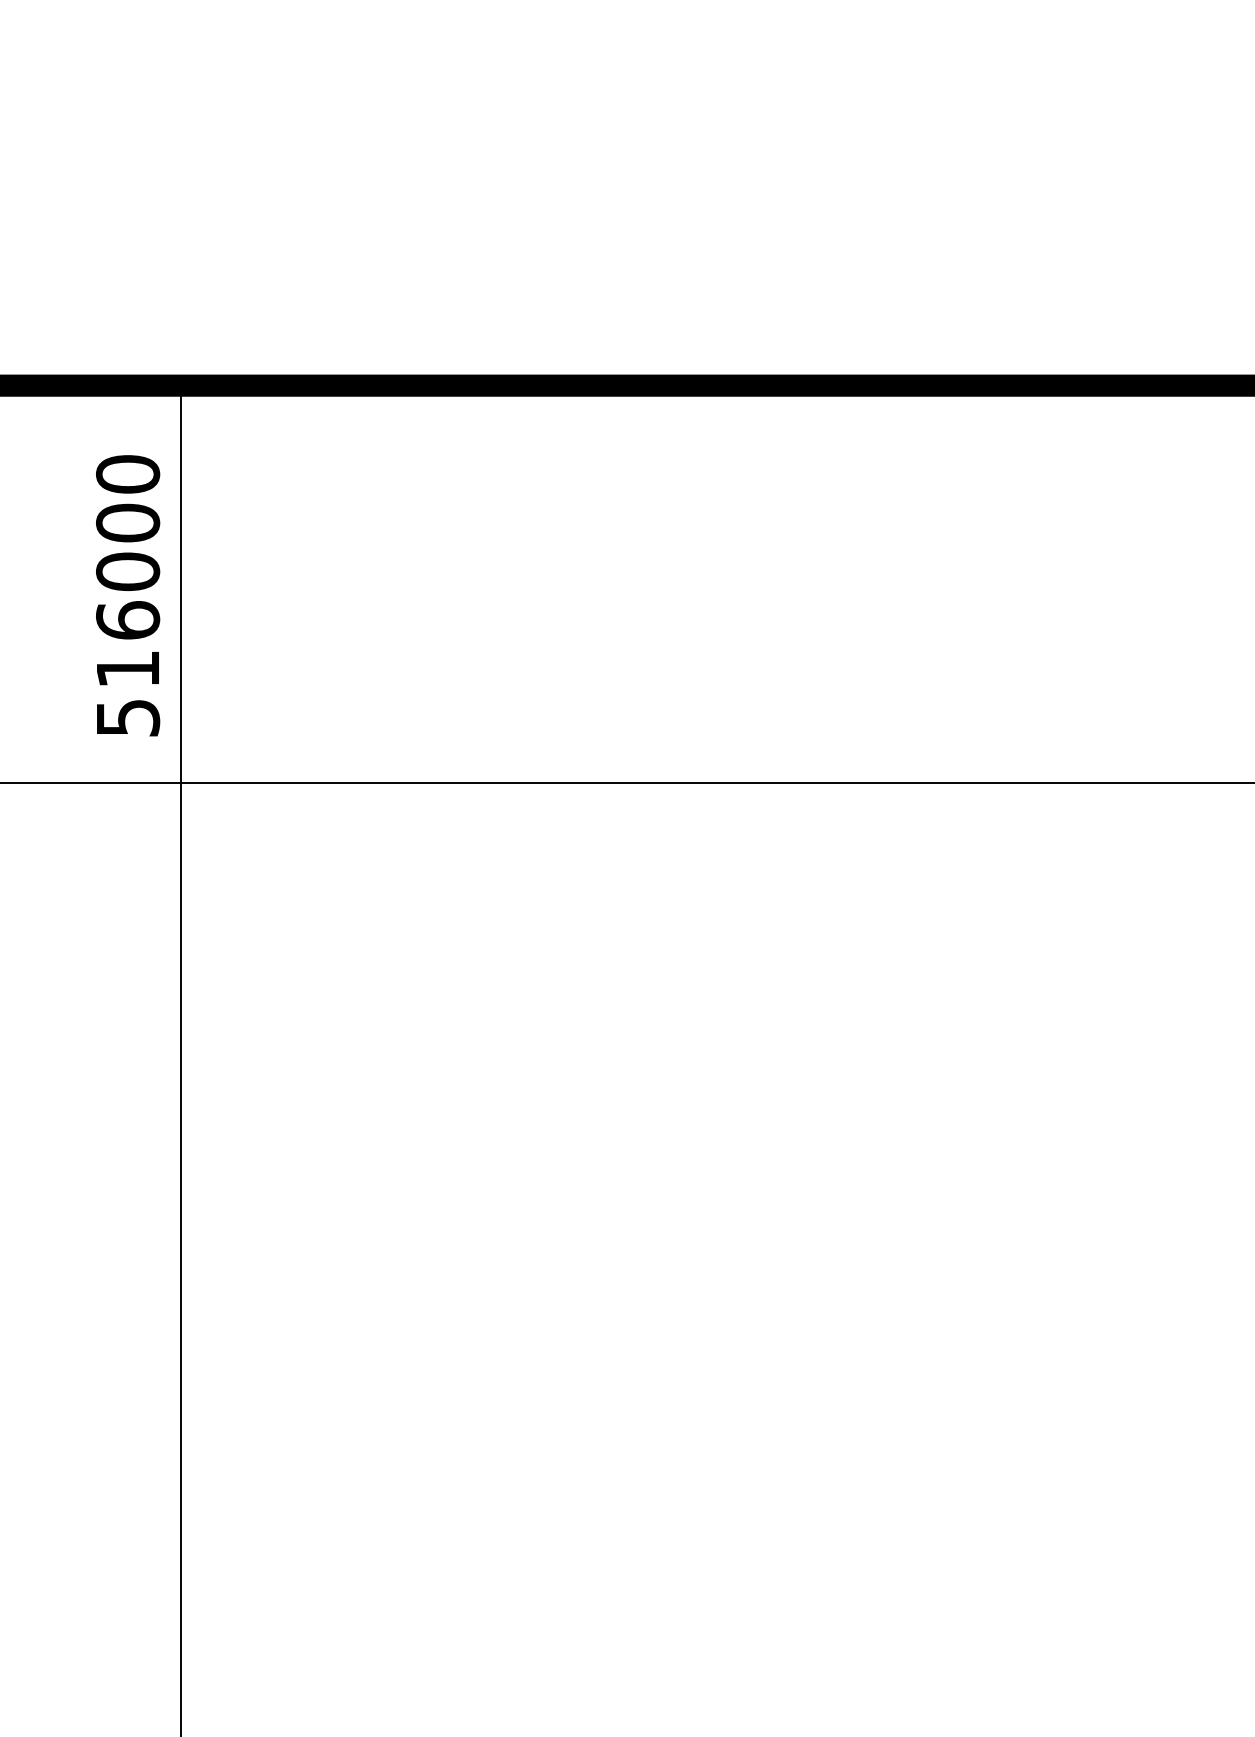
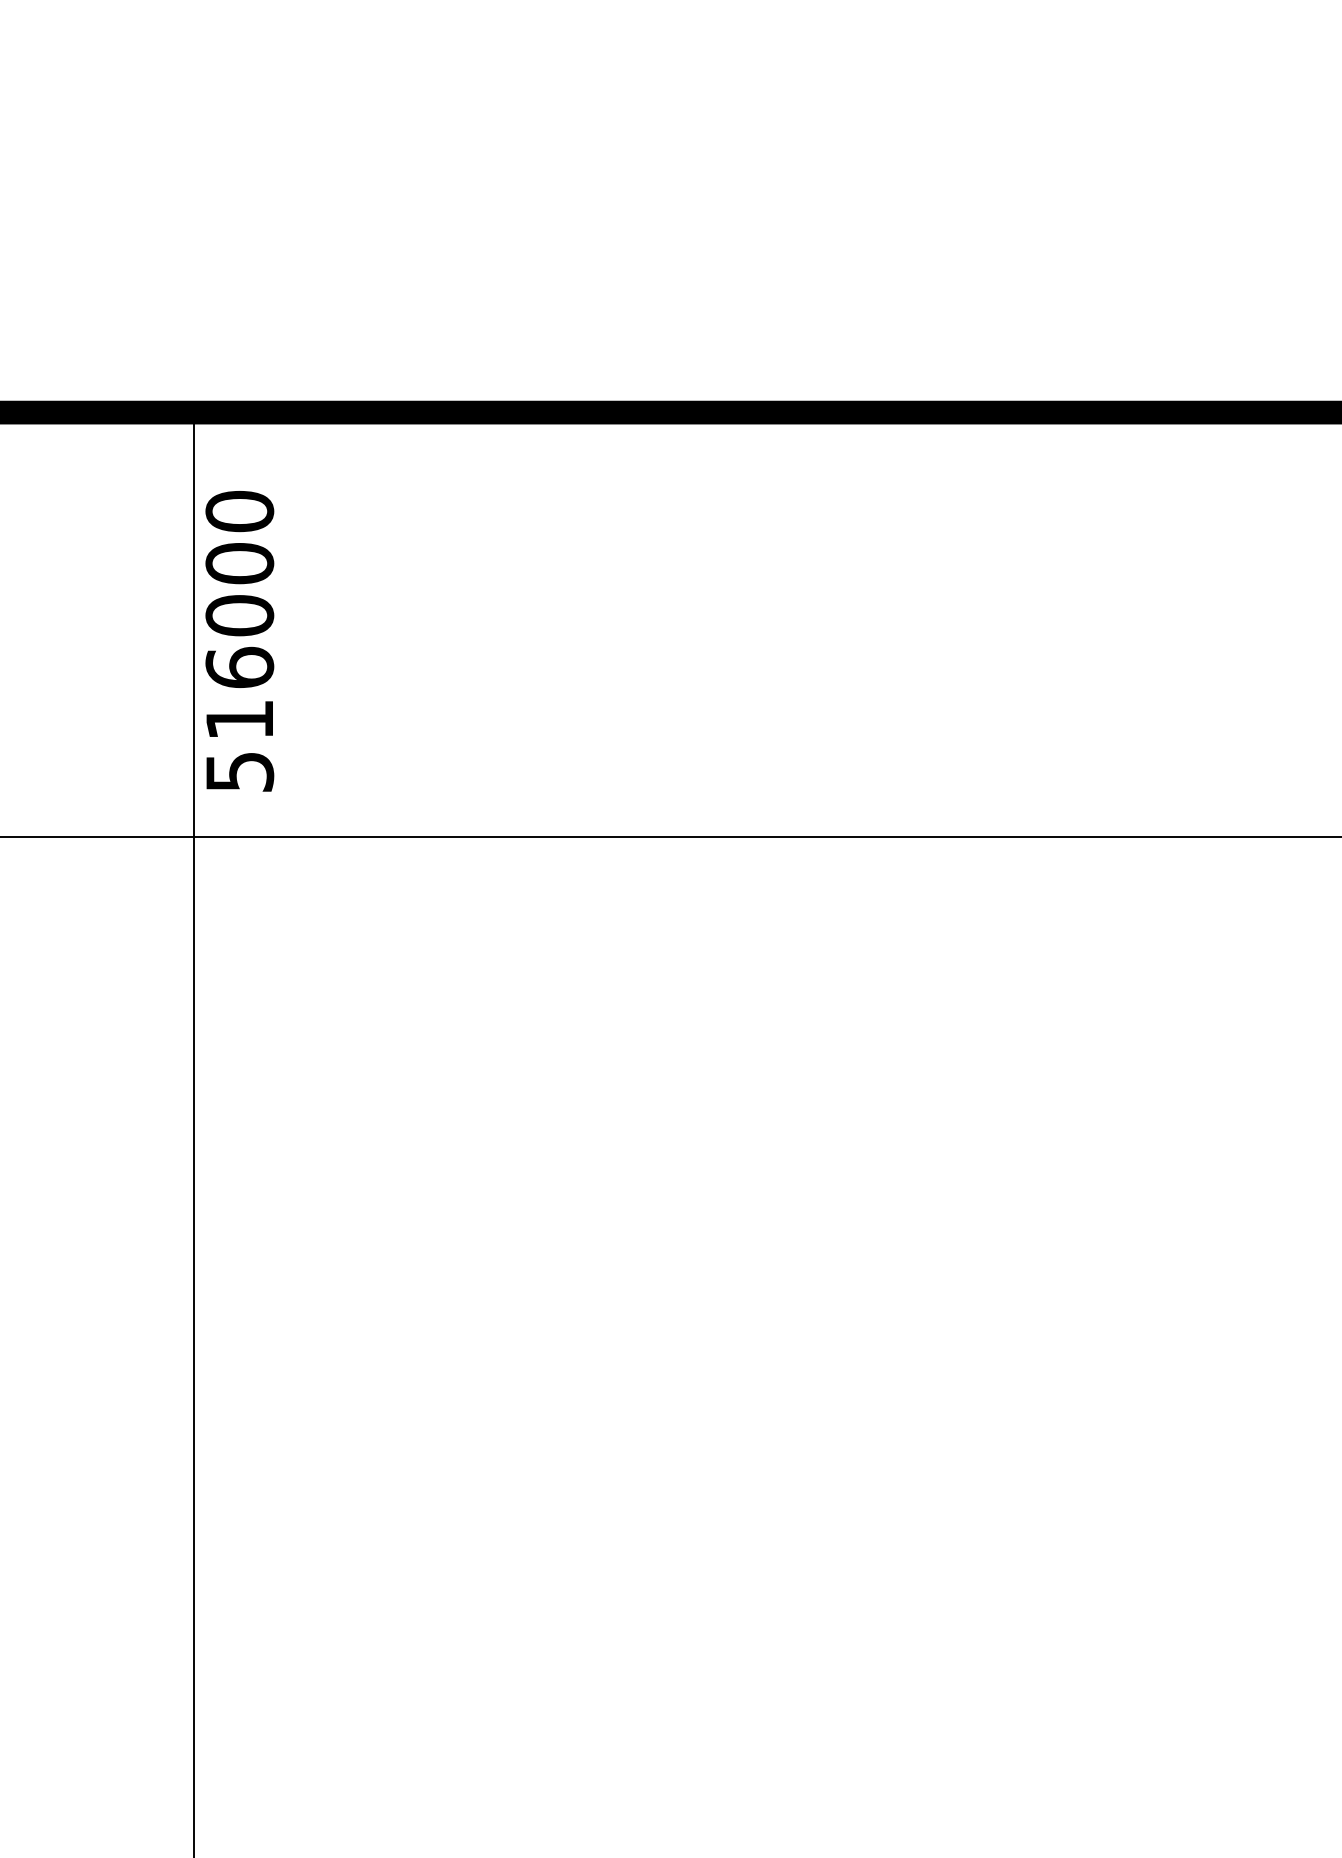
text: (127, 595) -> (239, 641), moved

